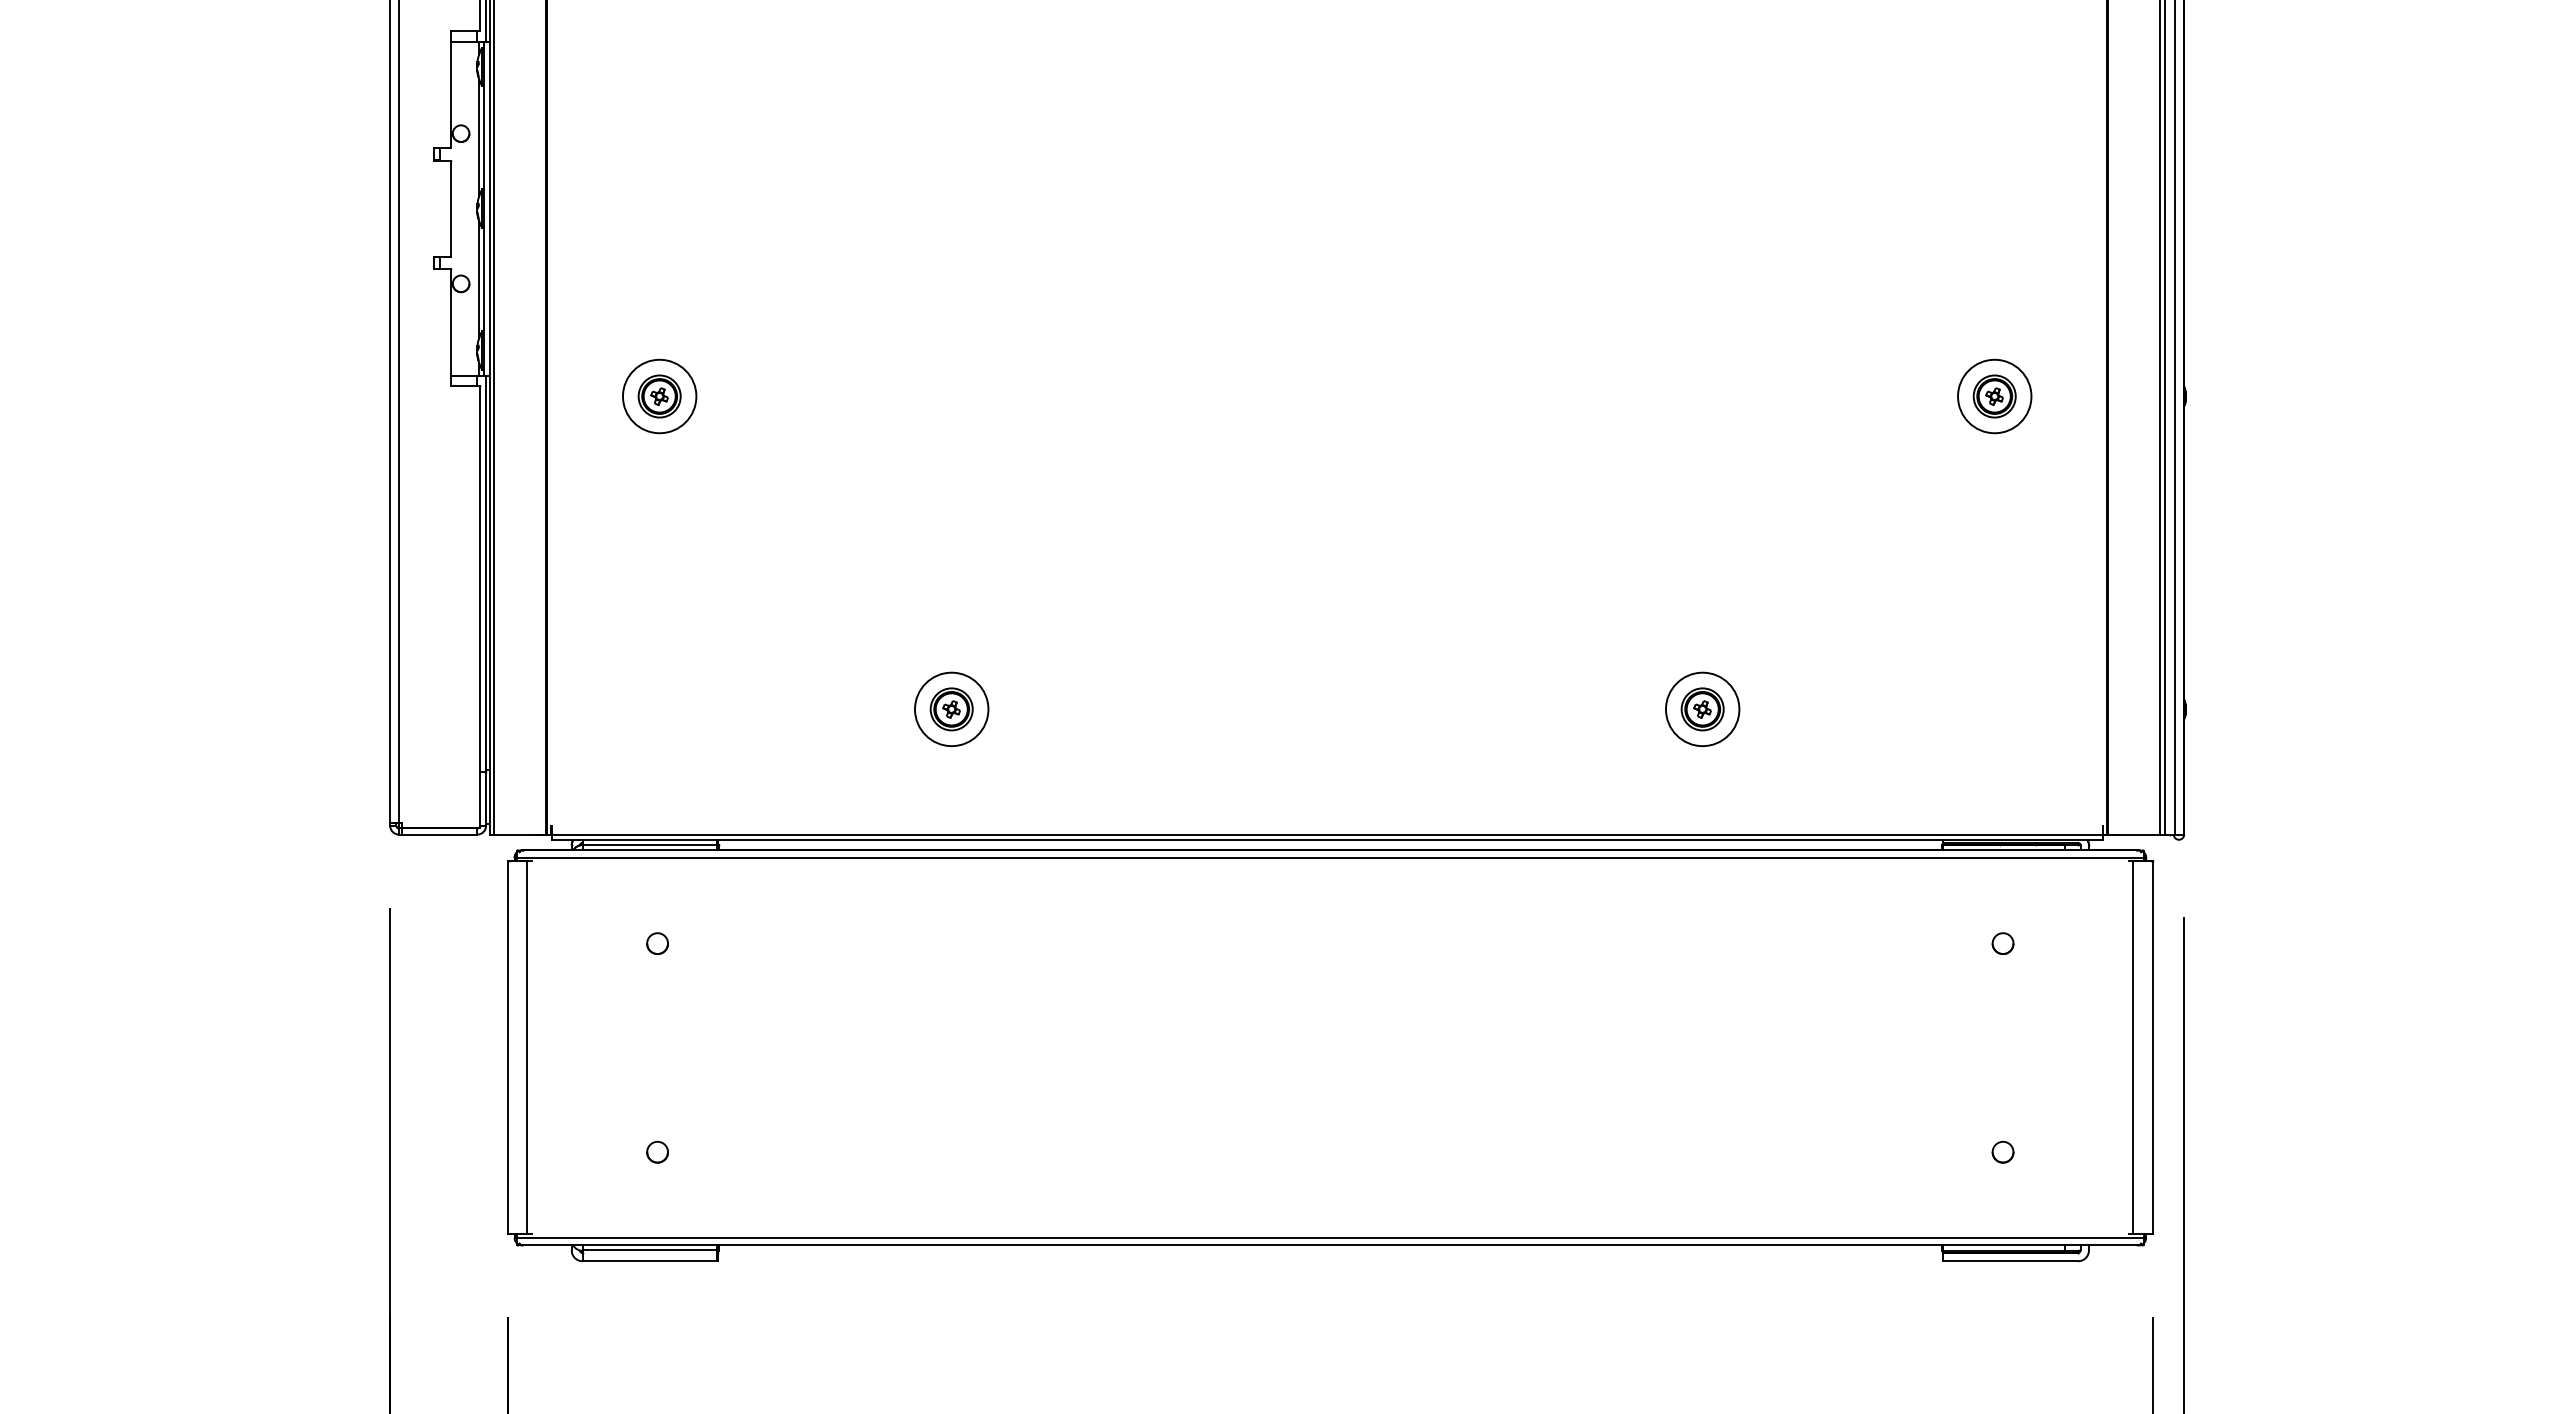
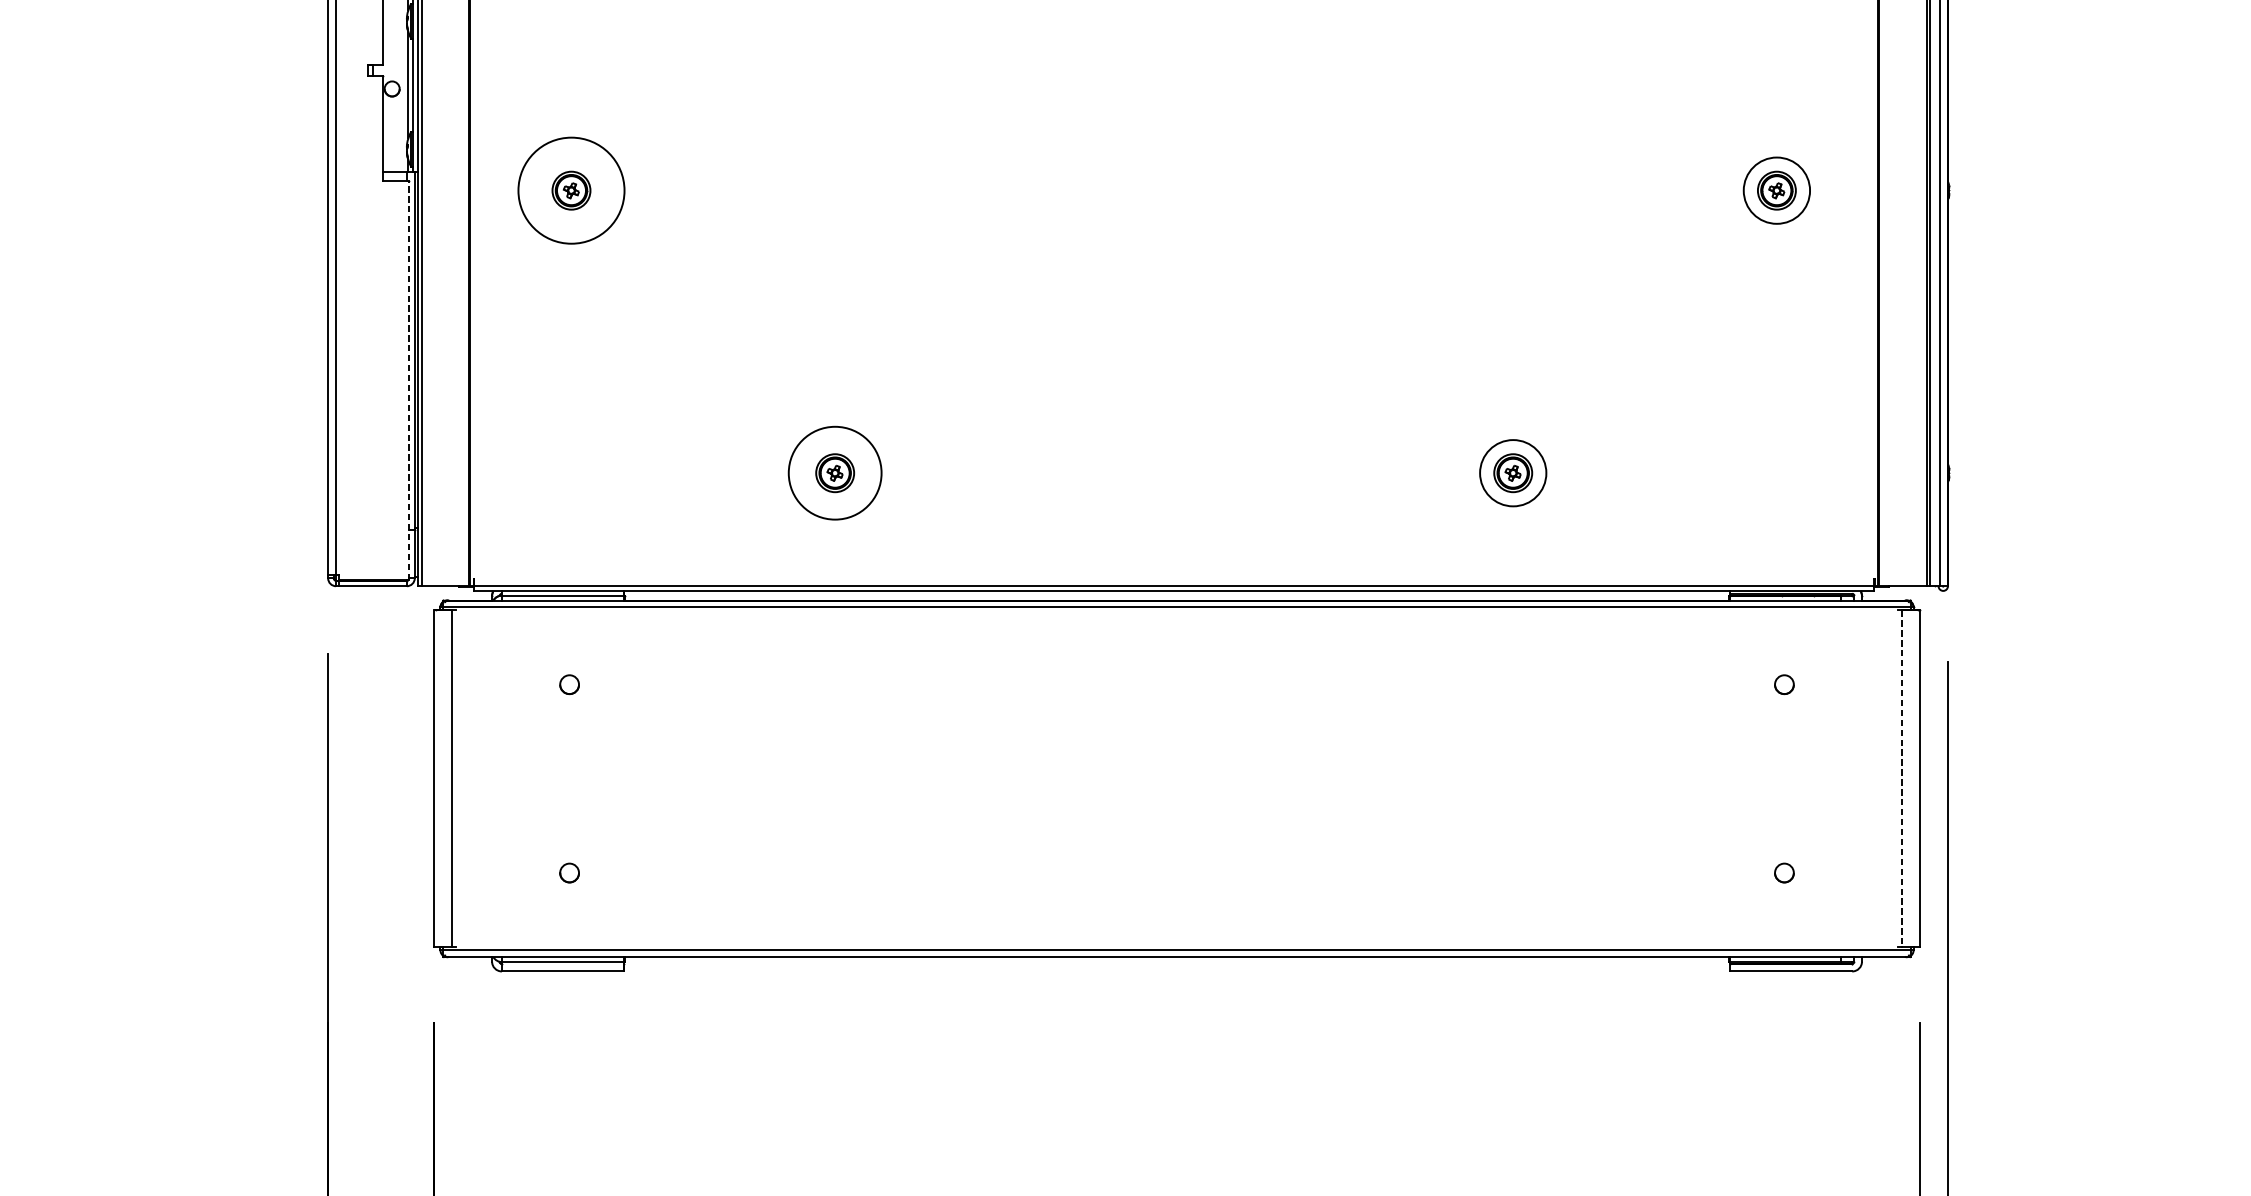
circle: (659, 396) -> (571, 190), size x1.6
line: (479, 606) -> (408, 380), solid -> dashed
circle: (951, 709) -> (834, 473), size x1.4
line: (2133, 1047) -> (1902, 778), solid -> dashed

